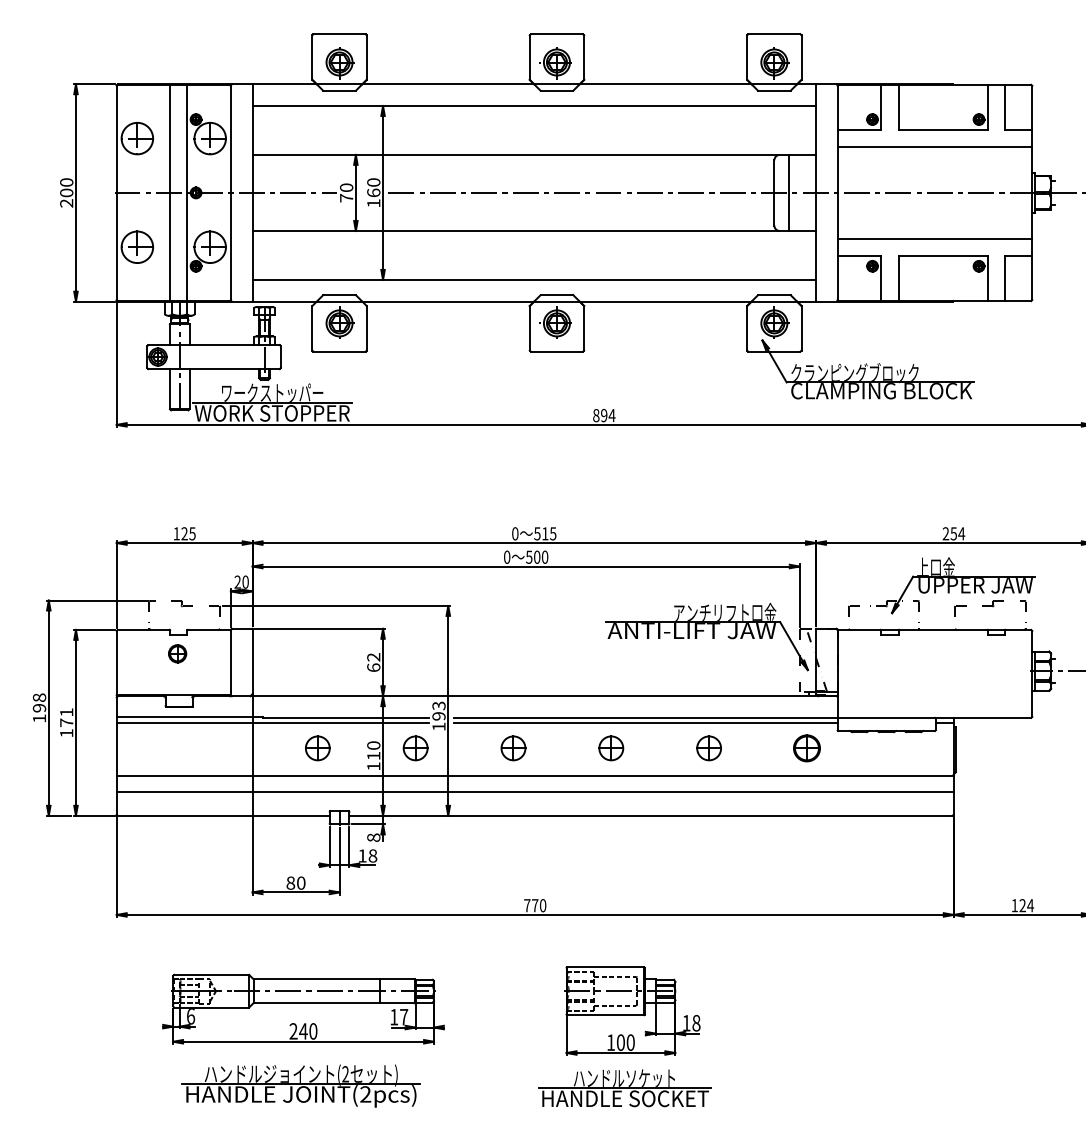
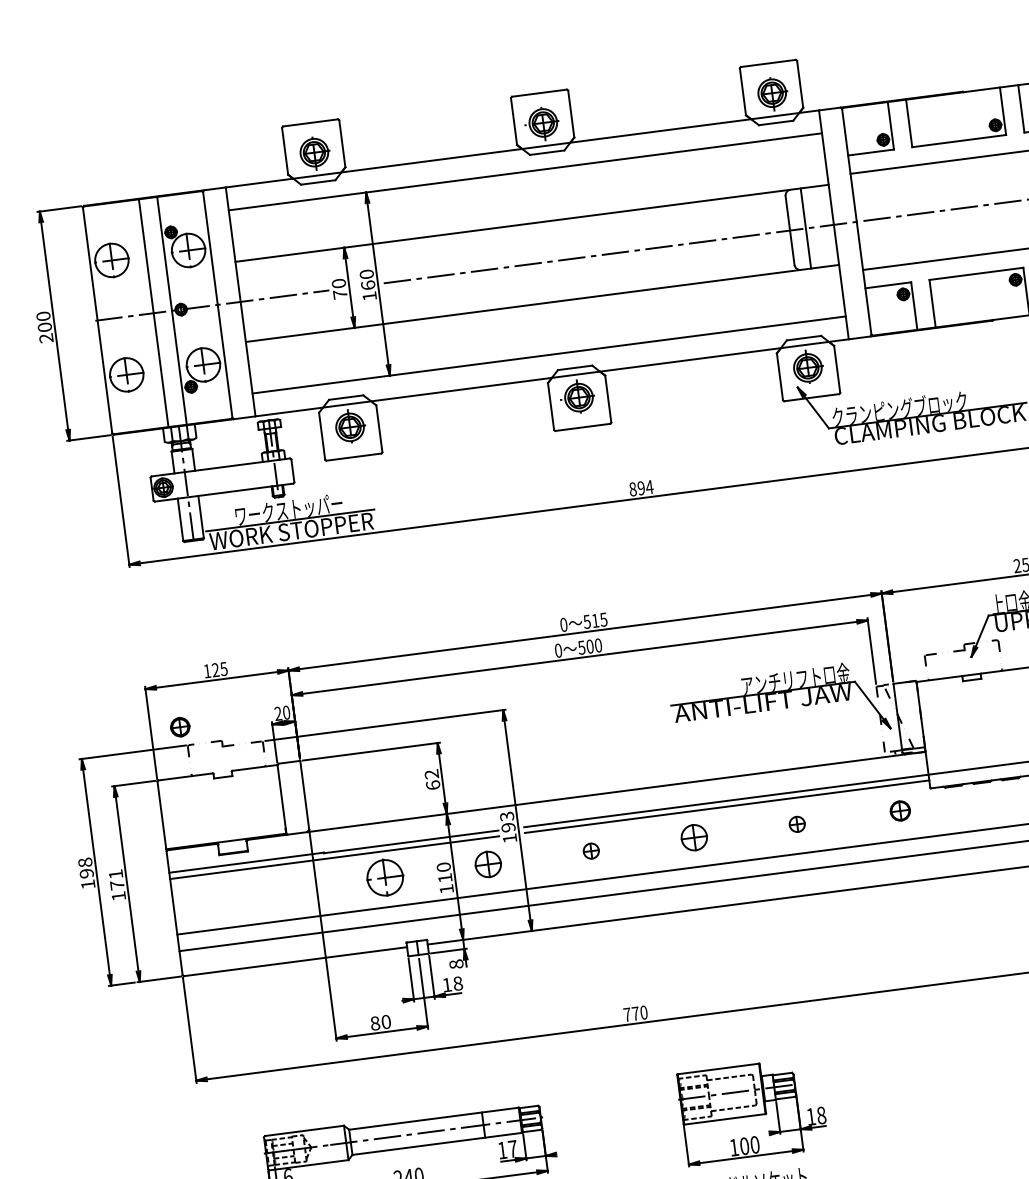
part: (177, 653) -> (180, 726), moved
part: (317, 748) -> (384, 878), size x1.4
part: (513, 748) -> (591, 851), size x0.6
part: (708, 748) -> (796, 824), size x0.6
part: (806, 748) -> (899, 811), size x0.7

